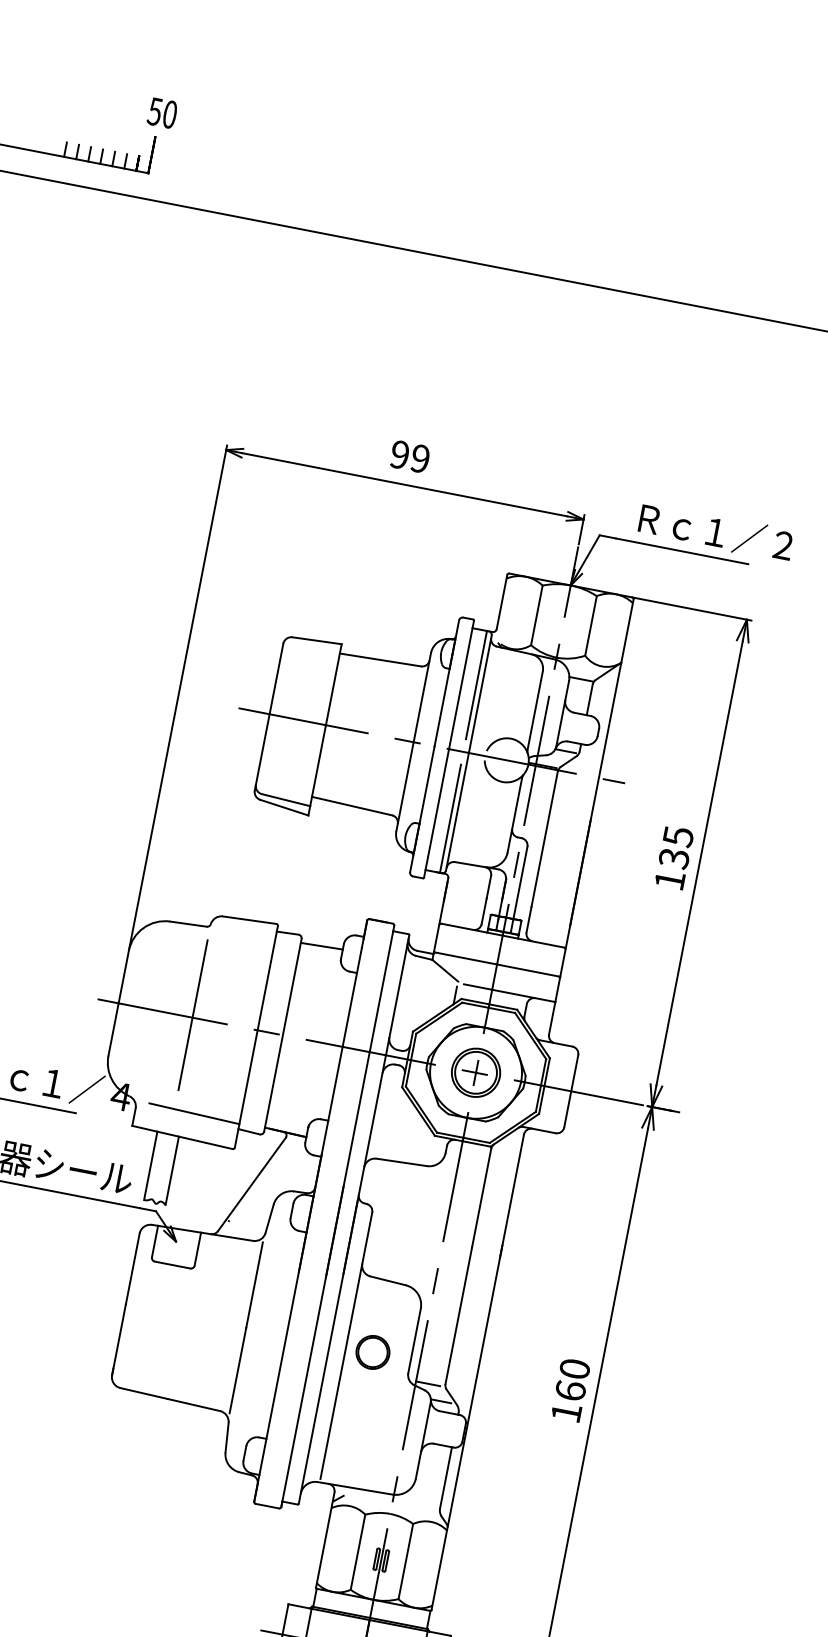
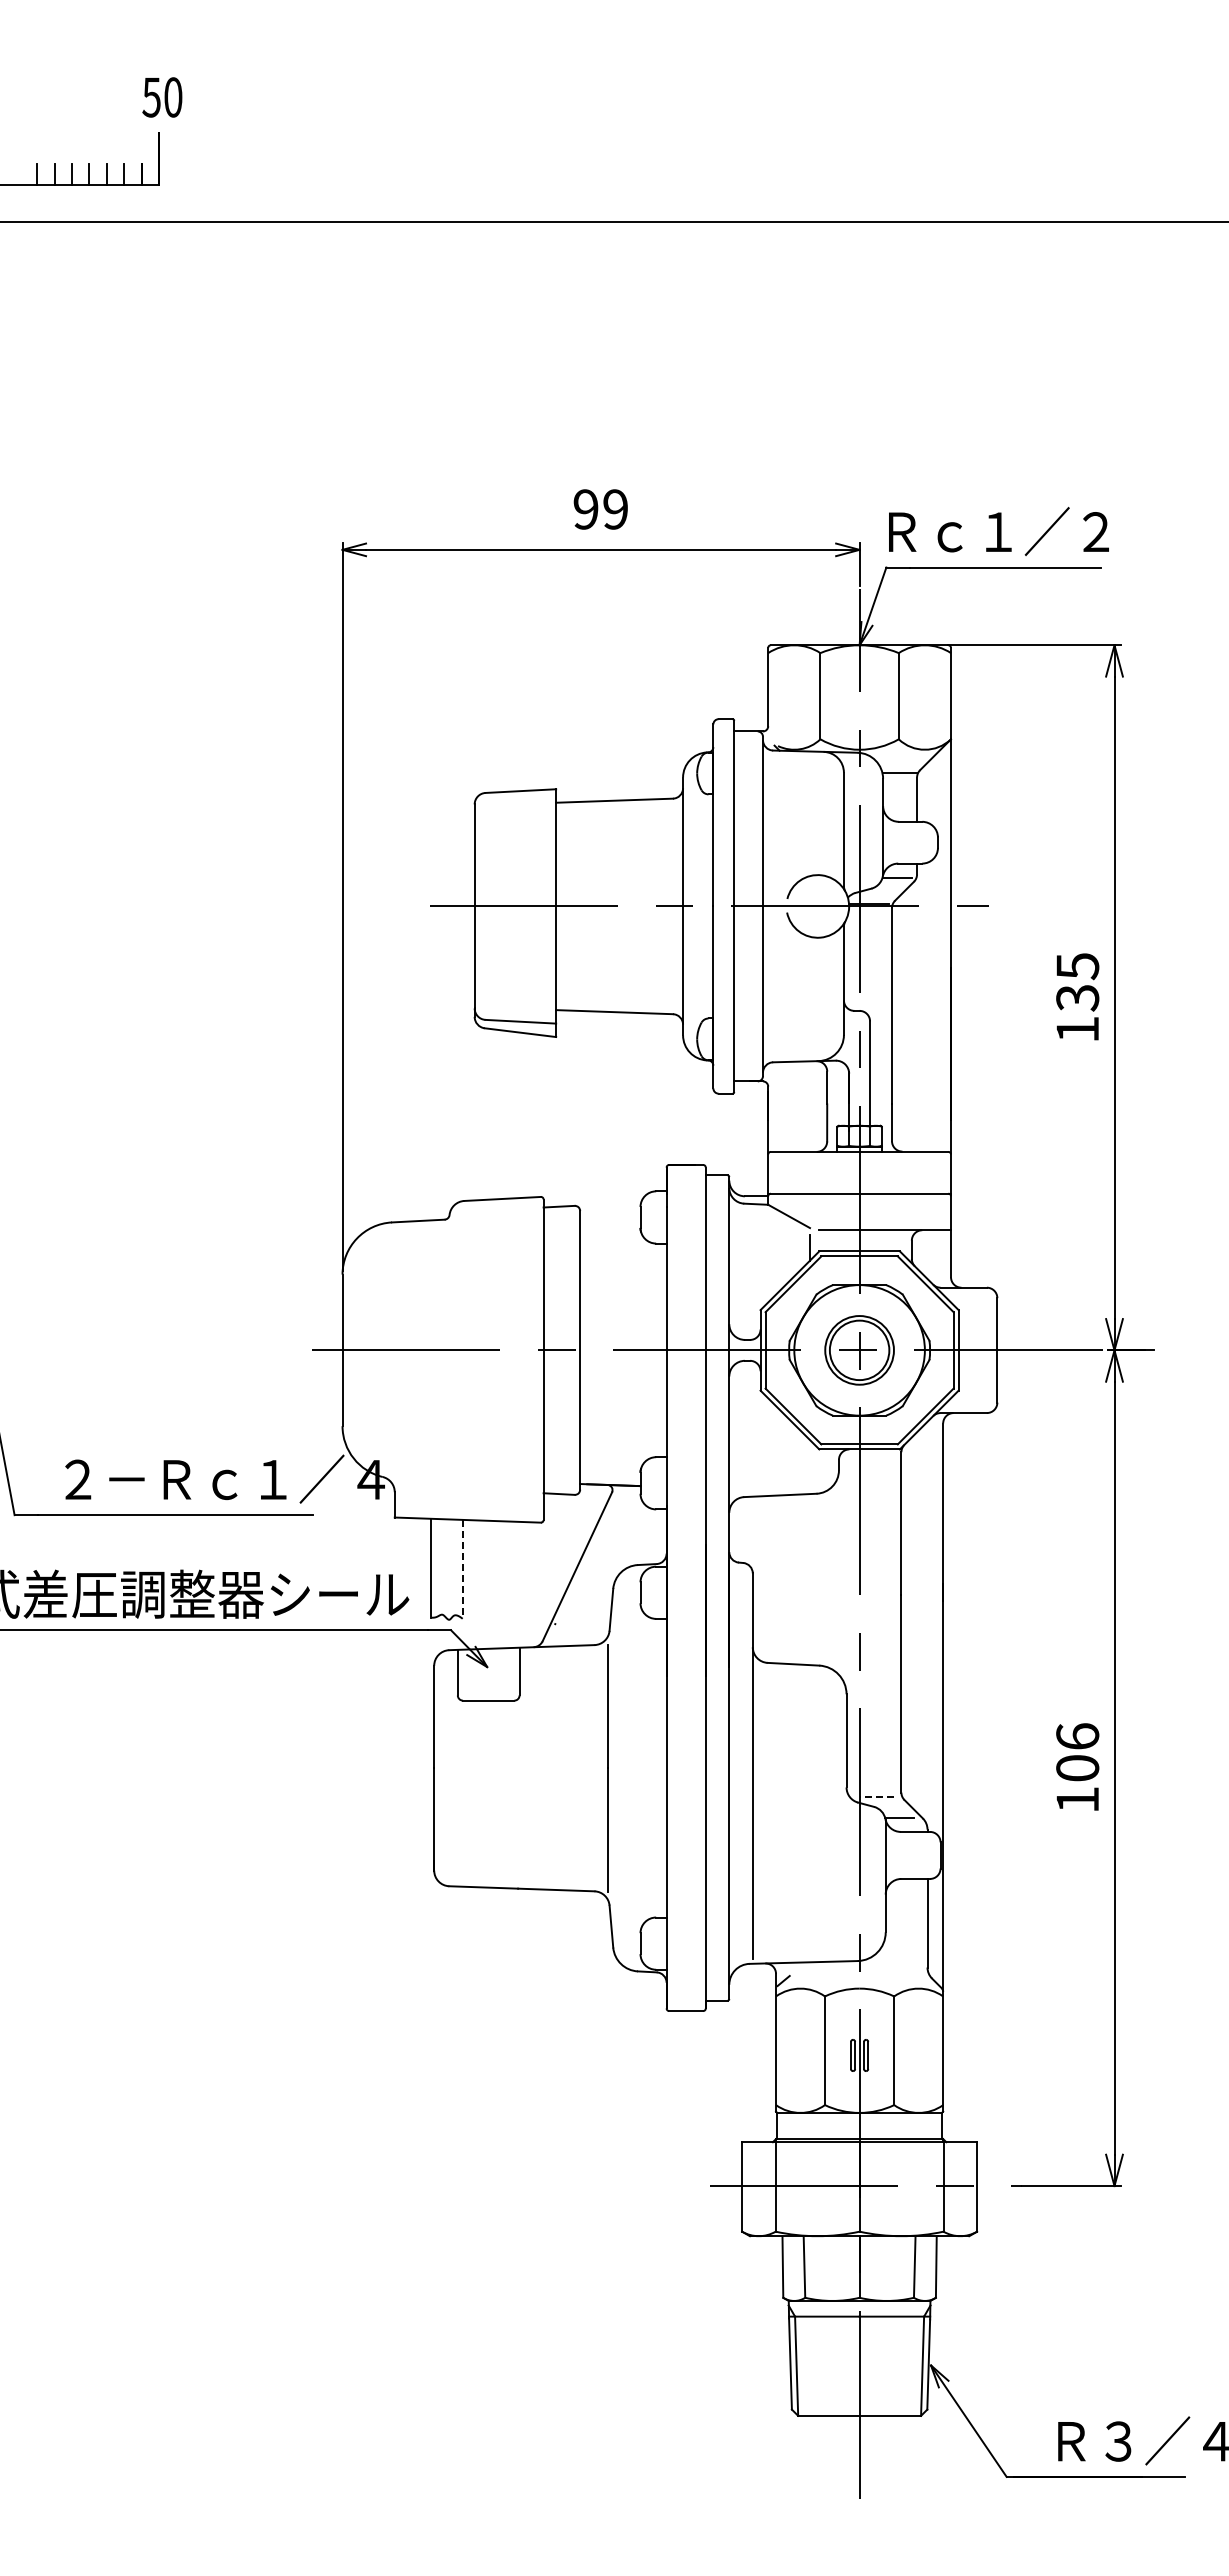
text: (715, 532) -> (998, 531), moved
line: (476, 684) -> (755, 809), removed
line: (450, 818) -> (755, 1002), removed
line: (321, 946) -> (610, 1215), removed
line: (193, 1015) -> (449, 1346), removed
line: (194, 1113) -> (477, 1483), removed
line: (172, 1170) -> (462, 1569), solid -> dashed
part: (372, 1351) -> (791, 1767), removed
text: (572, 1380) -> (1077, 1752), 160 -> 106
line: (427, 1383) -> (876, 1796), solid -> dashed

